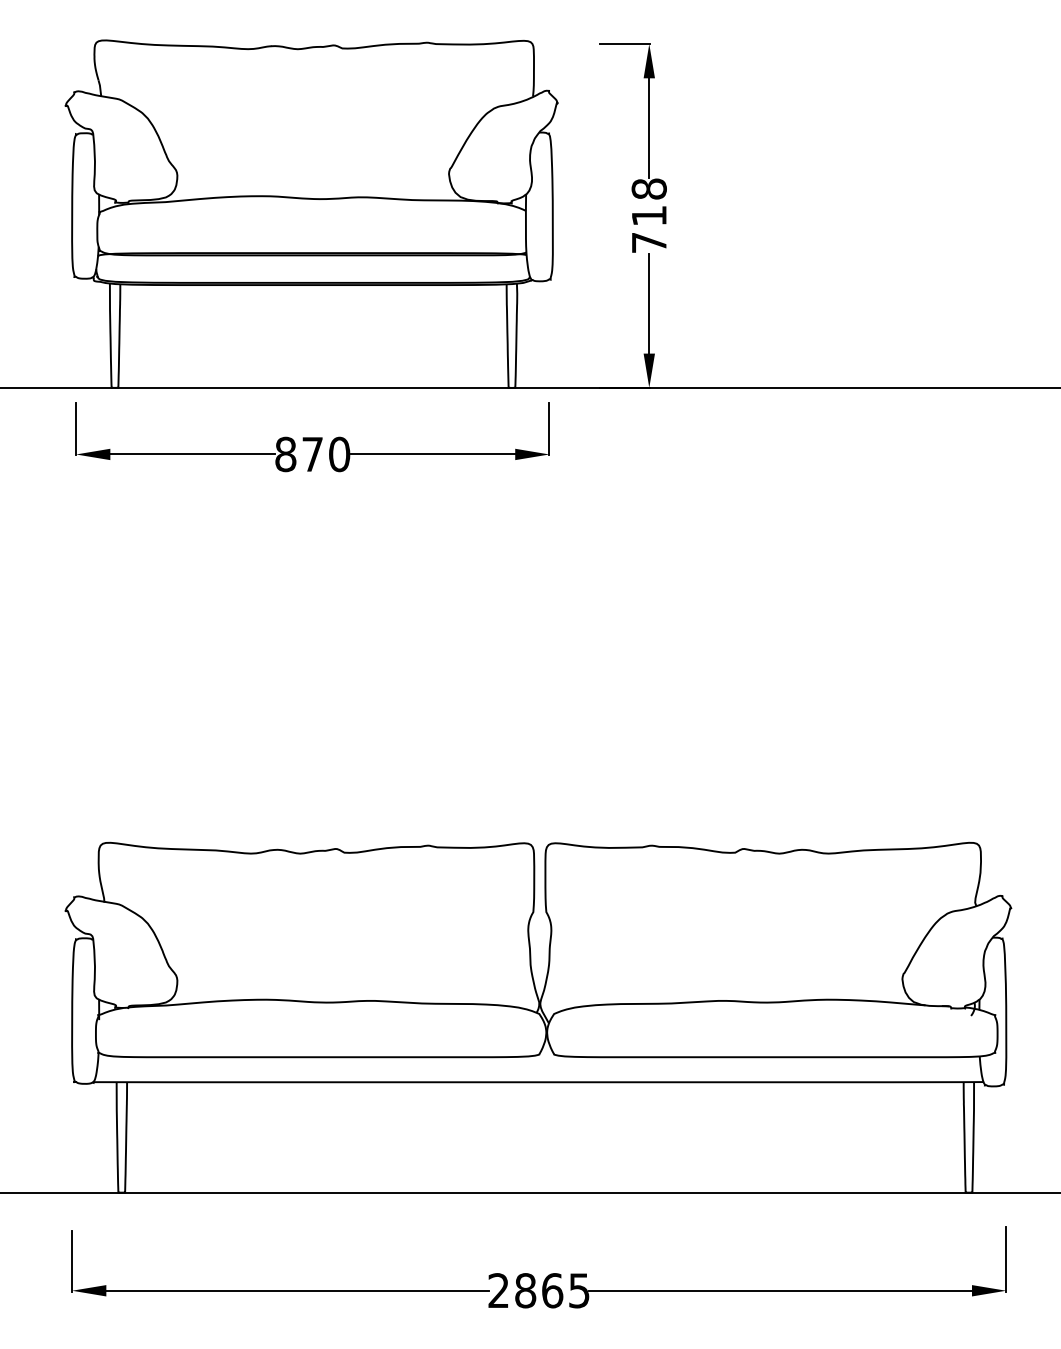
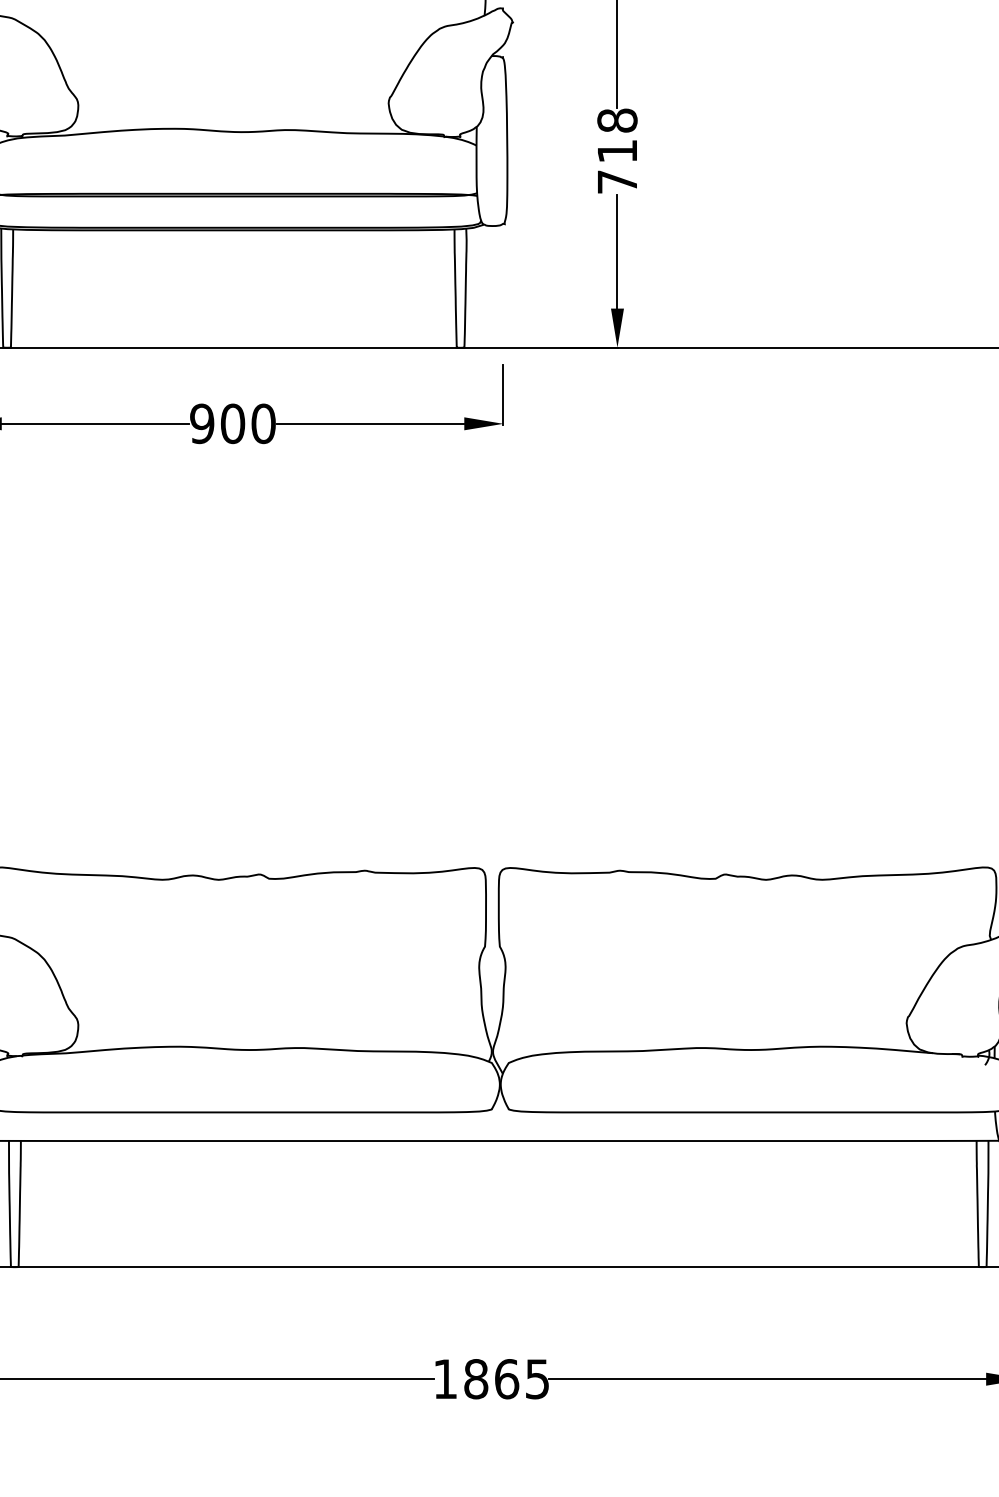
text: (299, 454) -> (217, 423), 870 -> 900
text: (498, 1290) -> (445, 1378), 2865 -> 1865

